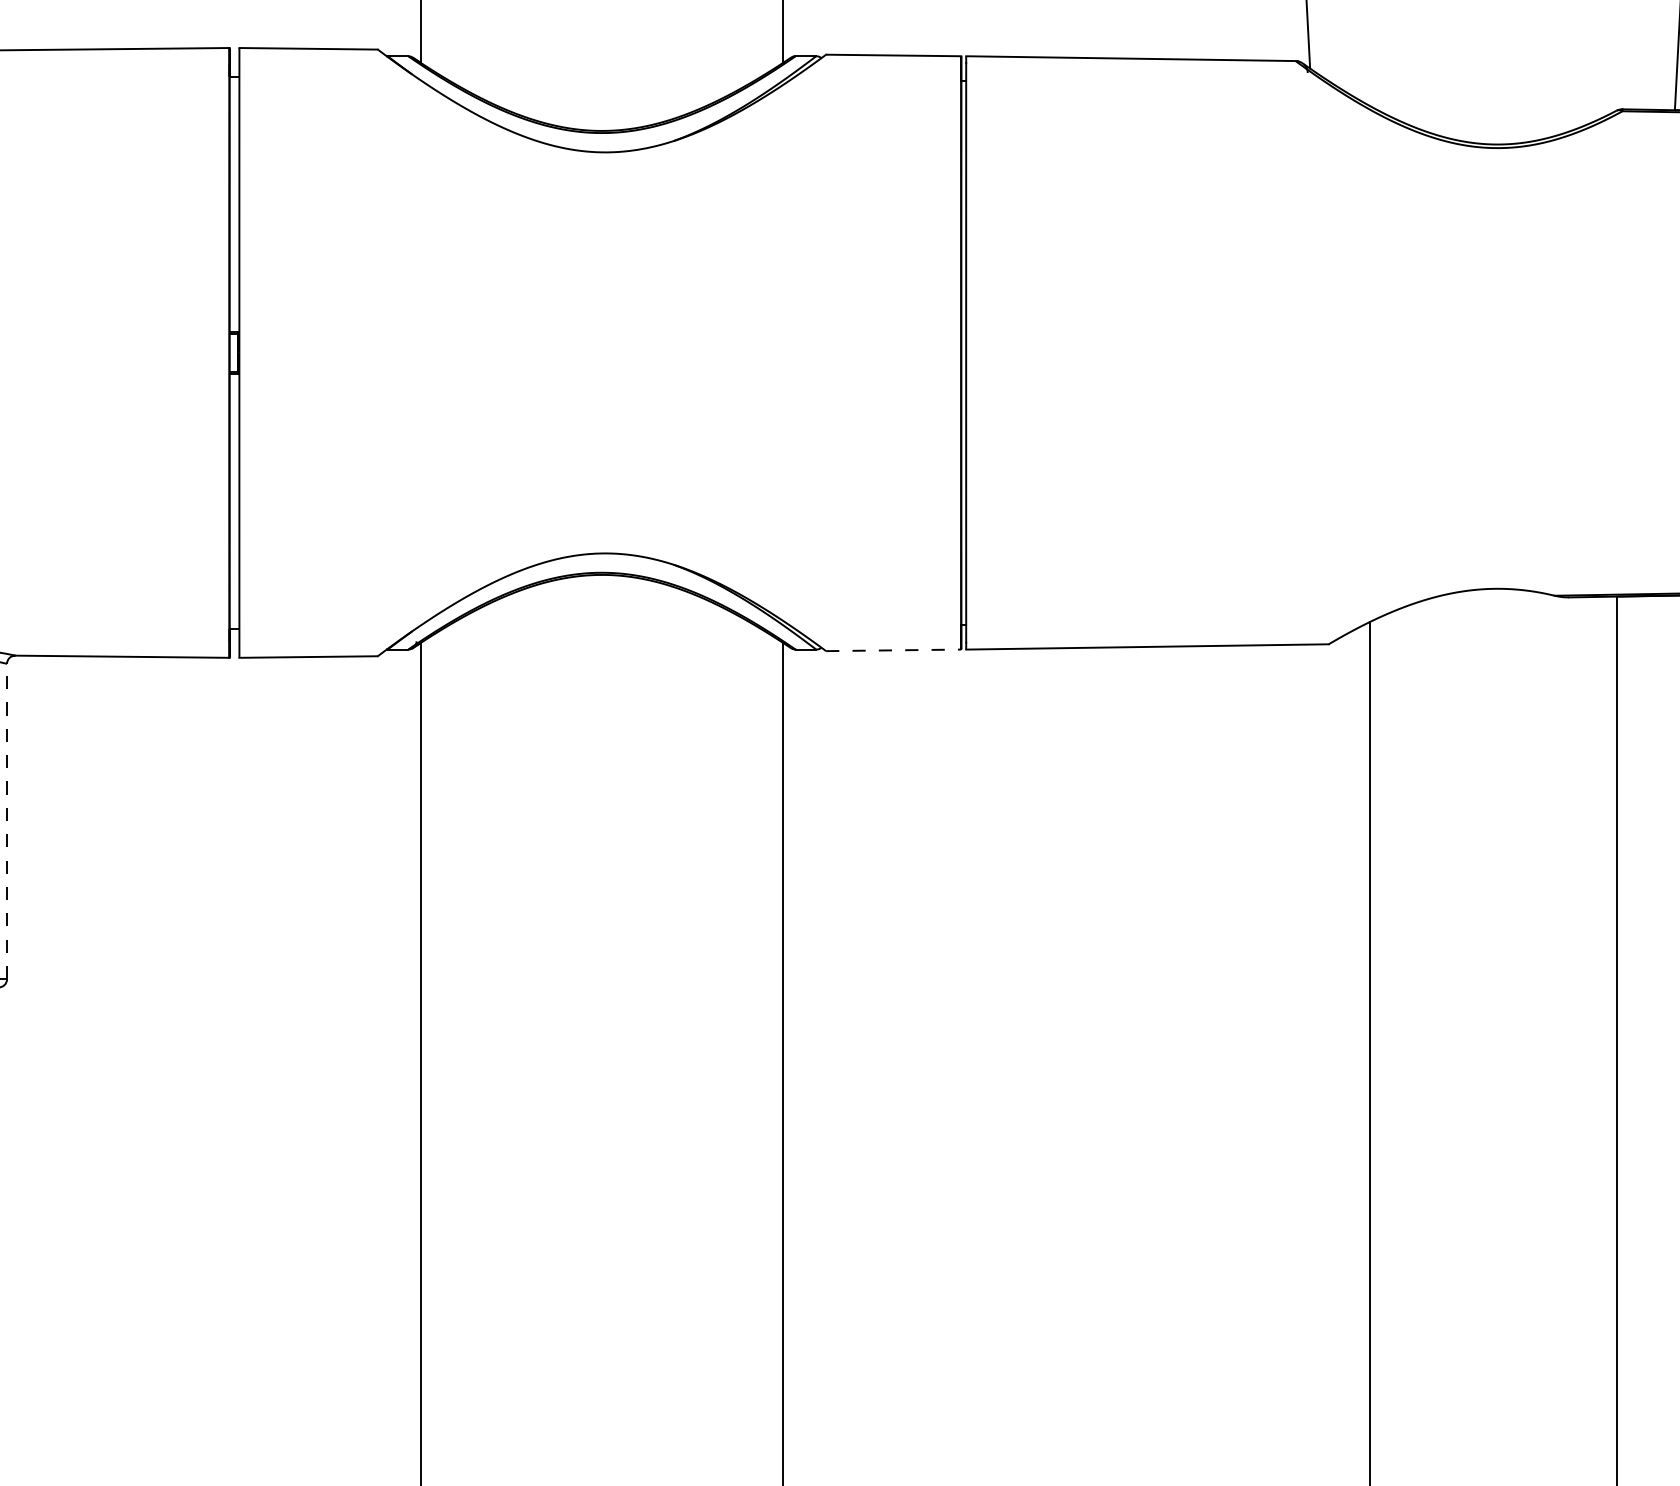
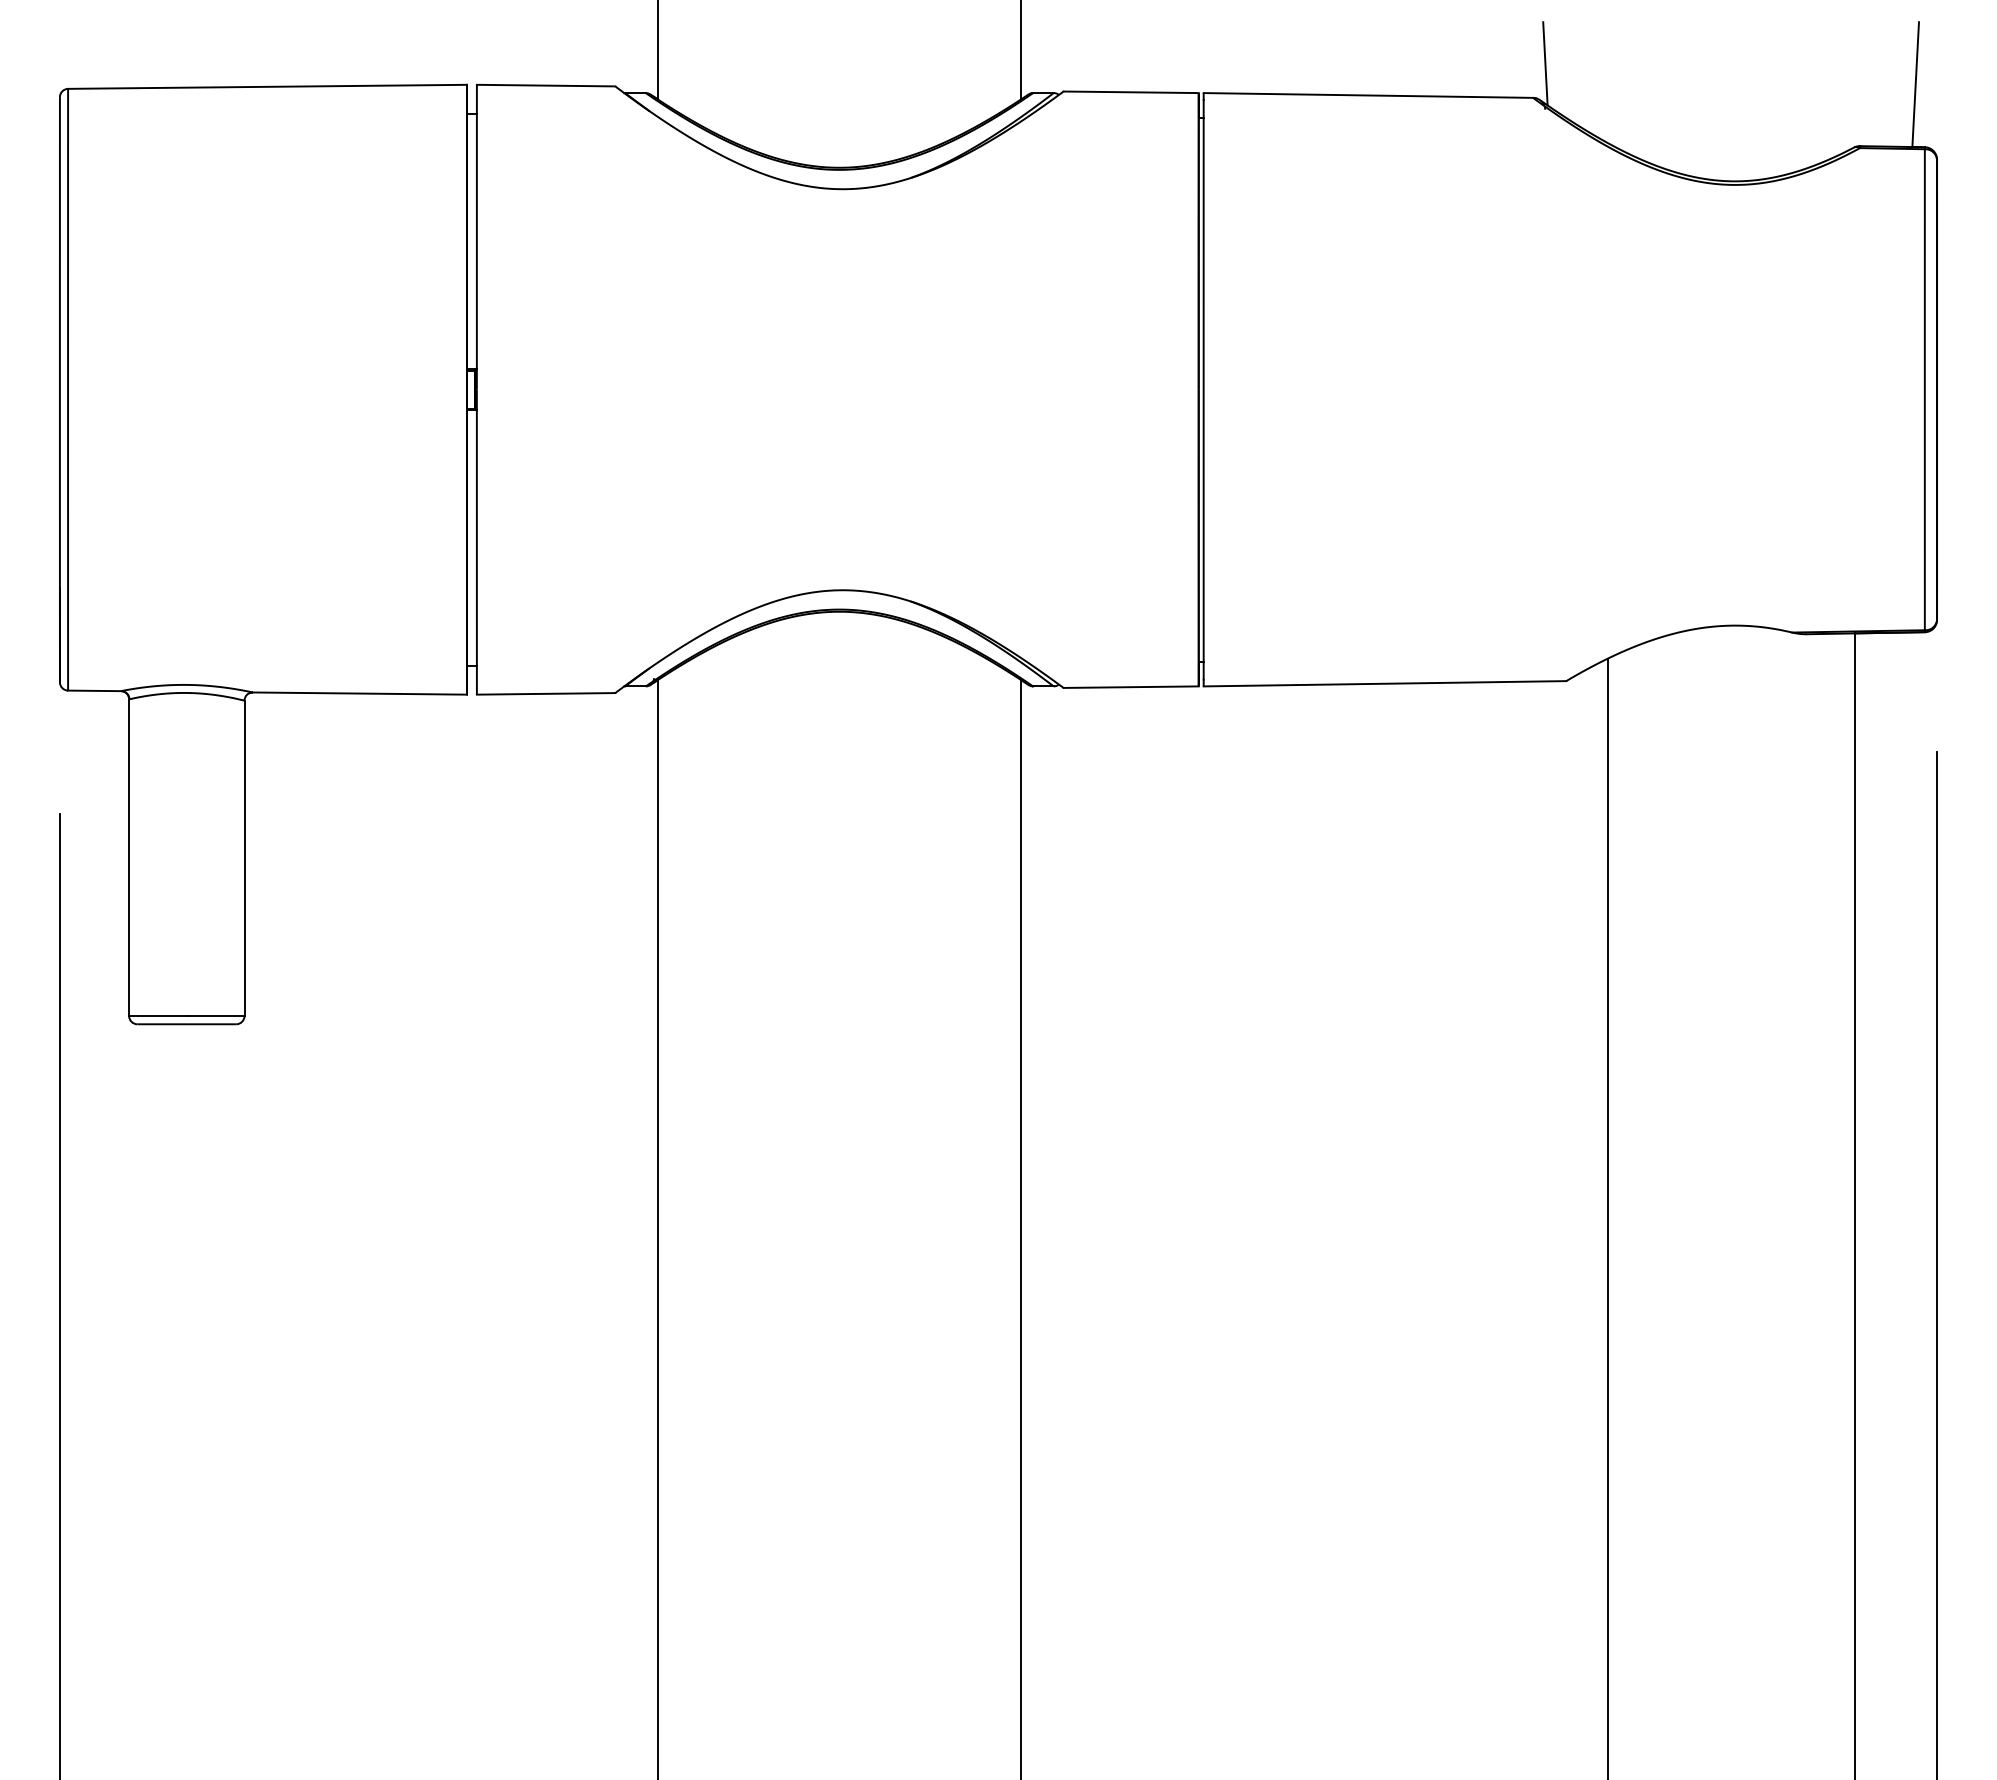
line: (894, 650) -> (1131, 687), dashed -> solid
line: (7, 821) -> (244, 858), dashed -> solid

